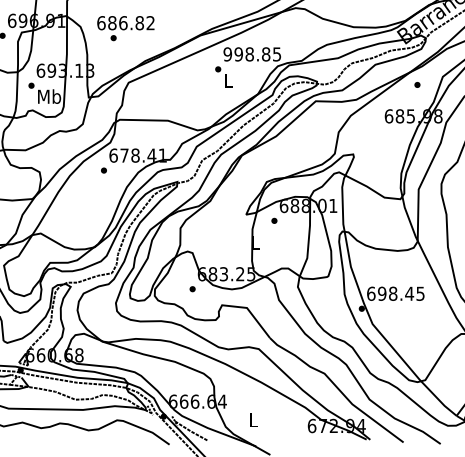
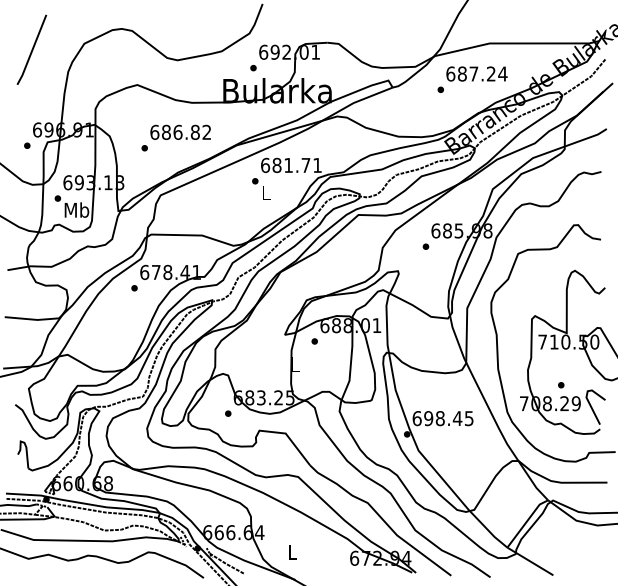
text: (125, 22) -> (180, 131), moved
text: (251, 54) -> (290, 165), 998.85 -> 681.71
part: (417, 84) -> (425, 246), moved

